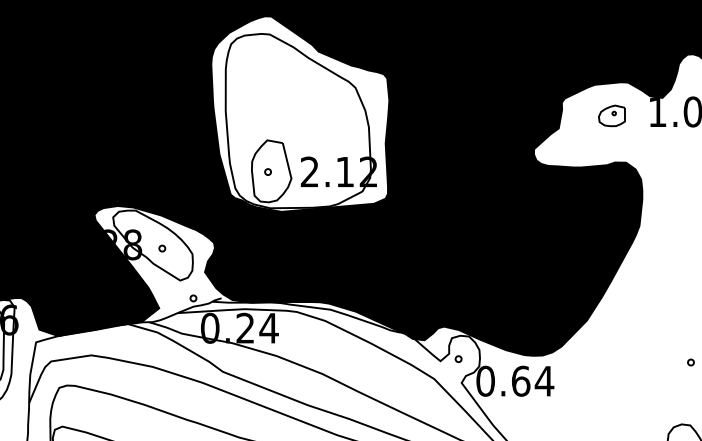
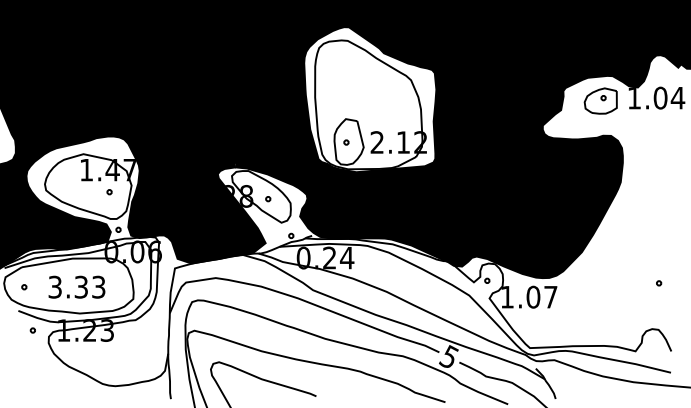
part: (611, 115) -> (600, 100), size x1.67
text: (515, 380) -> (529, 296), 0.64 -> 1.07

